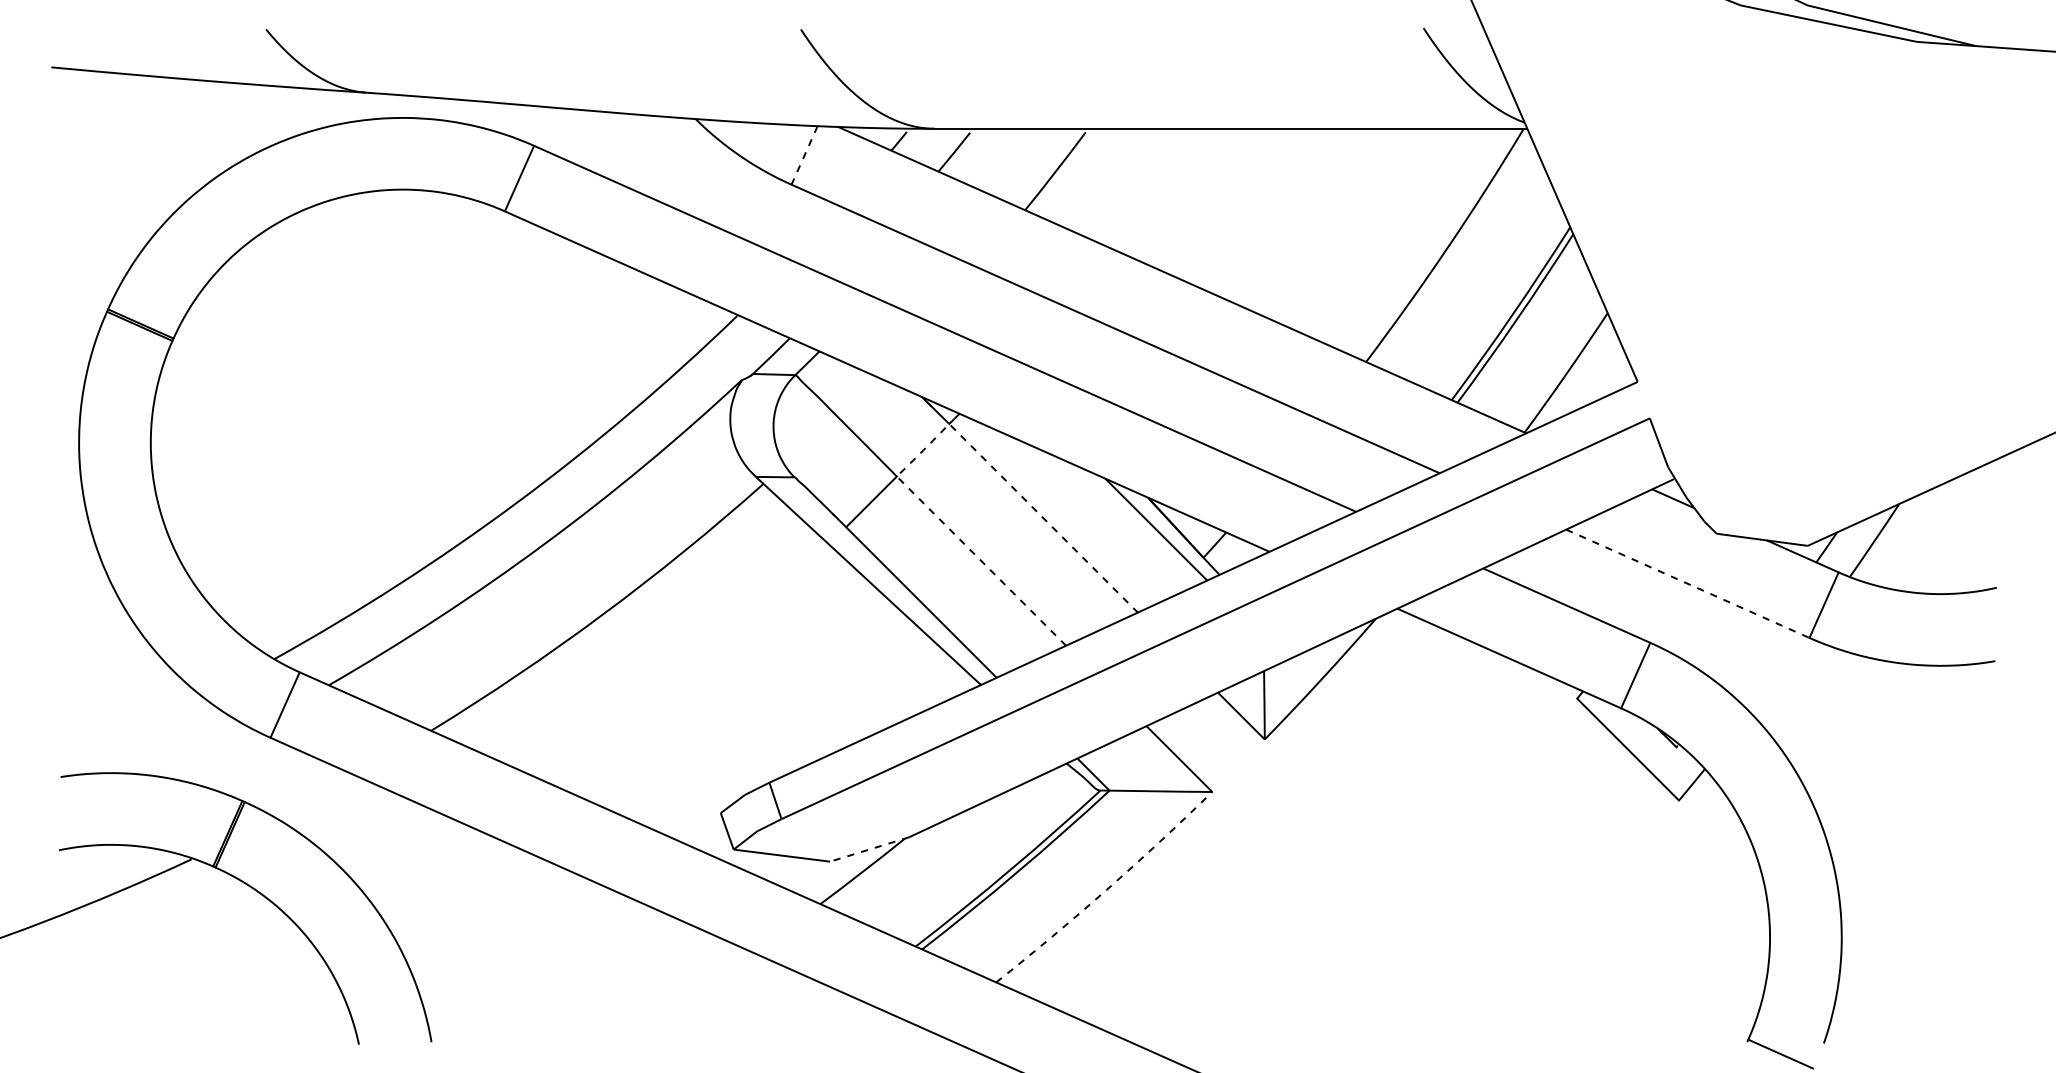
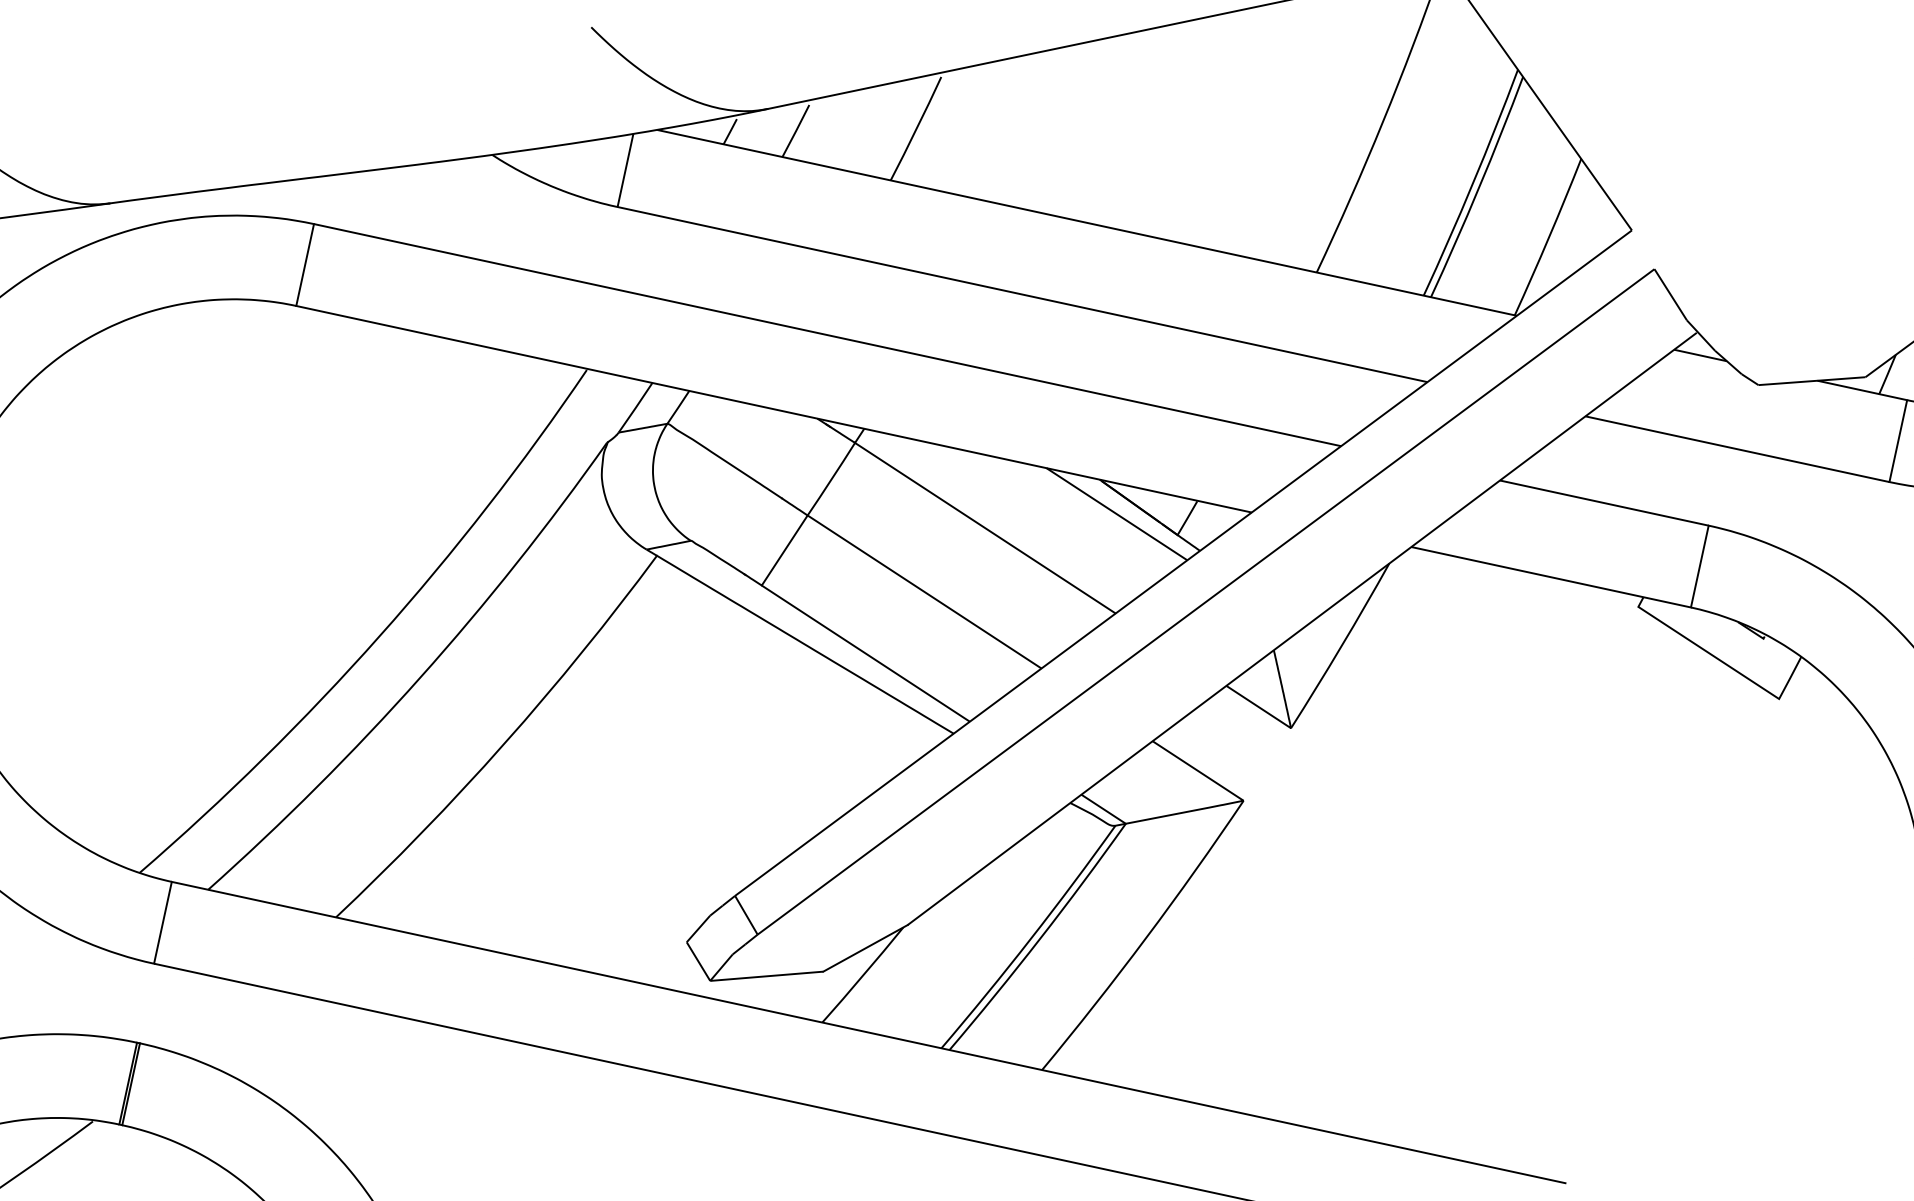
line: (804, 155) -> (625, 170), dashed -> solid
line: (932, 441) -> (840, 466), dashed -> solid
line: (1688, 584) -> (1738, 449), dashed -> solid
line: (869, 849) -> (865, 948), dashed -> solid
line: (1106, 889) -> (1145, 937), dashed -> solid

